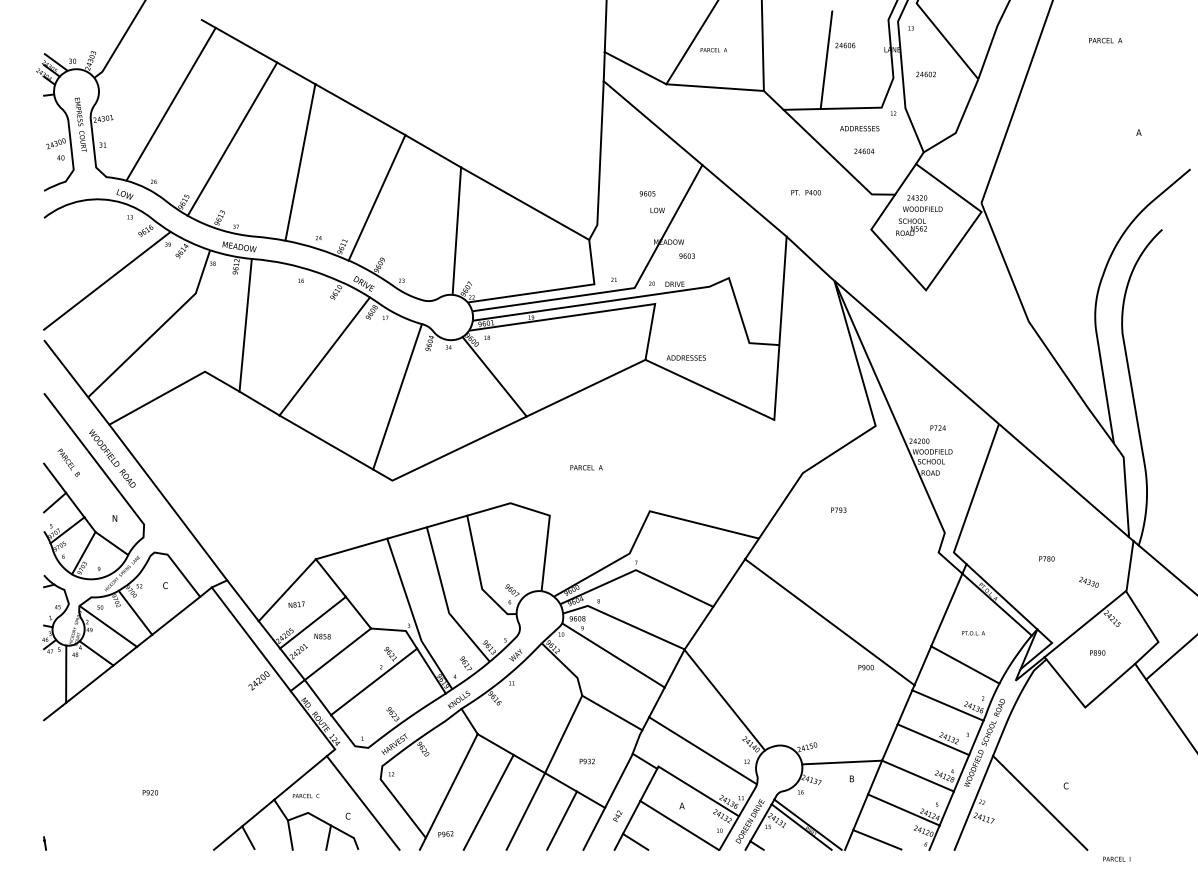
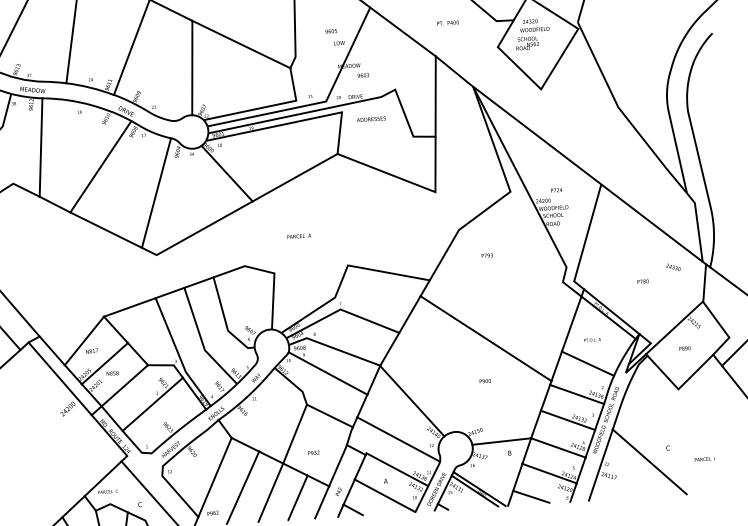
text: (685, 357) -> (370, 118), moved
text: (1088, 581) -> (672, 266), moved
text: (865, 667) -> (484, 381), moved
text: (1116, 858) -> (704, 458), moved

